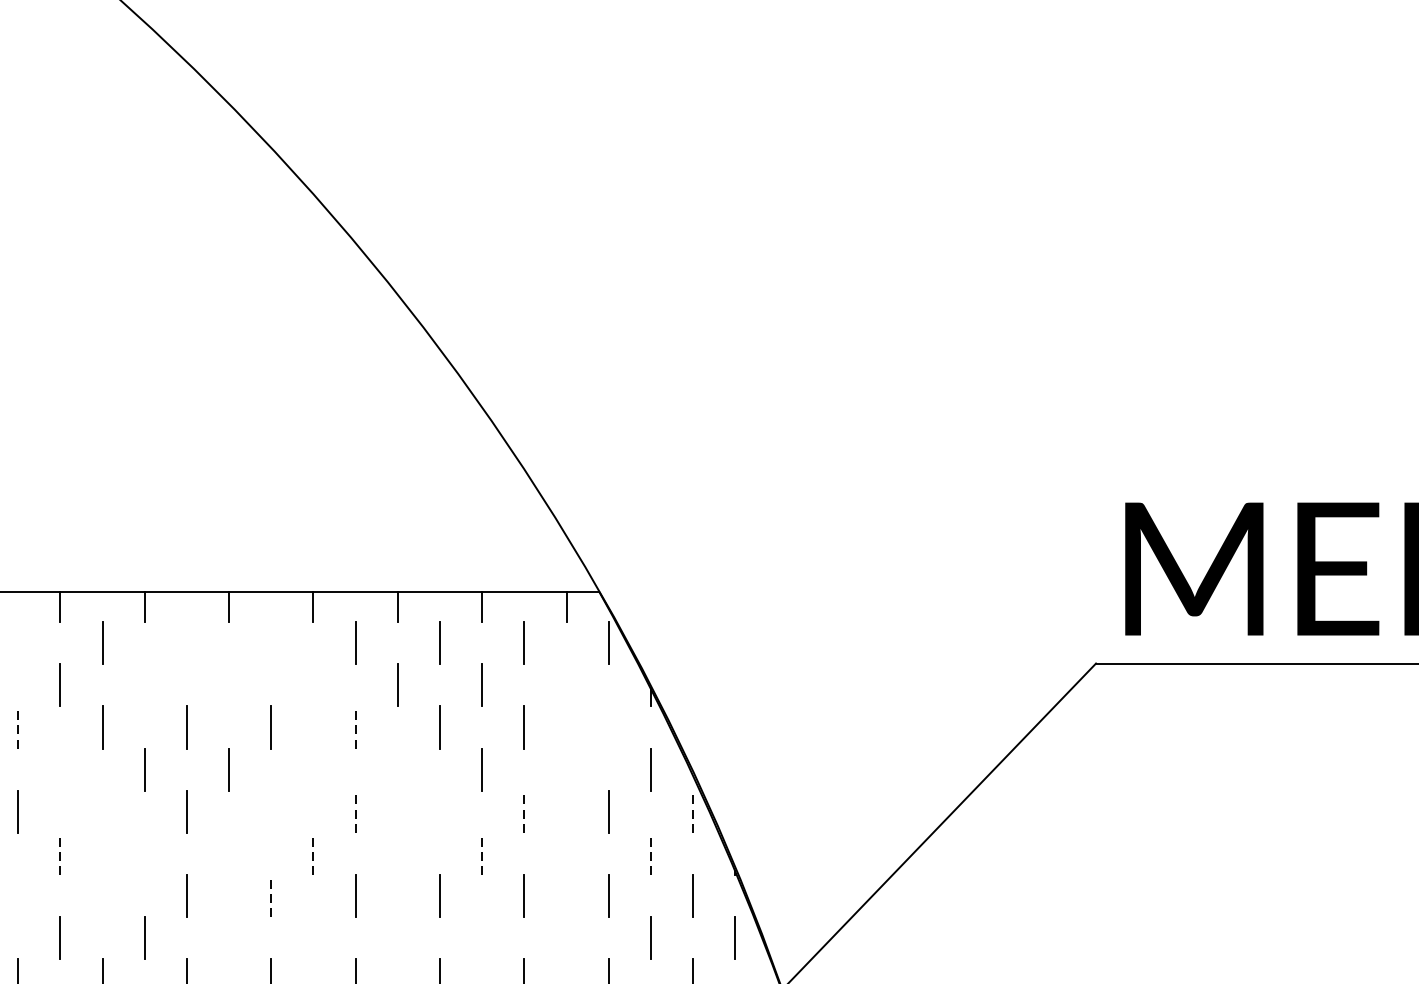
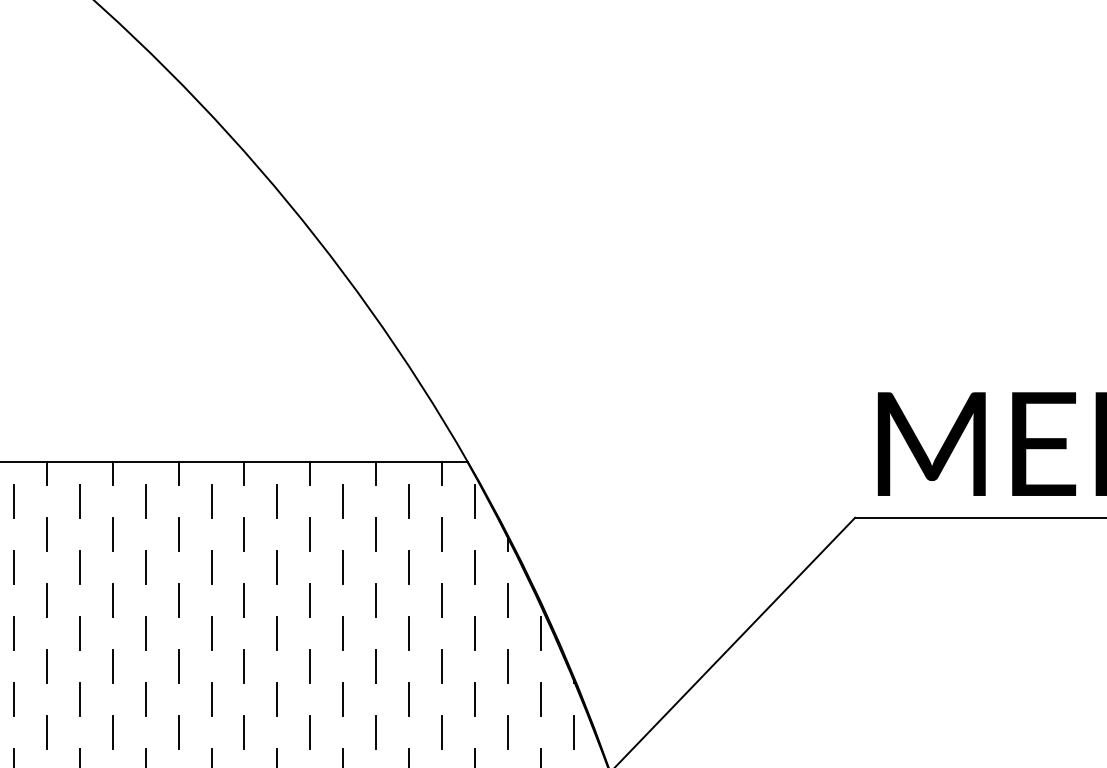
line: (18, 642) -> (14, 501), added
line: (186, 642) -> (145, 501), added
line: (271, 642) -> (211, 501), added
line: (144, 684) -> (112, 534), added
line: (228, 684) -> (178, 534), added
line: (313, 684) -> (244, 534), added
line: (565, 684) -> (441, 534), added
line: (18, 727) -> (14, 567), dashed -> solid
line: (355, 727) -> (277, 567), dashed -> solid
line: (608, 727) -> (474, 567), added
line: (60, 769) -> (47, 600), added
line: (313, 769) -> (244, 600), added
line: (398, 769) -> (310, 600), added
line: (565, 769) -> (441, 600), added
line: (101, 811) -> (79, 633), added
line: (271, 811) -> (211, 633), added
line: (355, 811) -> (277, 633), dashed -> solid
line: (440, 811) -> (343, 633), added
line: (524, 811) -> (409, 633), dashed -> solid
line: (692, 811) -> (540, 633), dashed -> solid
line: (60, 852) -> (47, 665), dashed -> solid
line: (144, 852) -> (112, 665), added
line: (228, 852) -> (178, 665), added
line: (313, 852) -> (244, 665), dashed -> solid
line: (398, 852) -> (310, 665), added
line: (482, 852) -> (376, 665), dashed -> solid
line: (650, 852) -> (507, 665), dashed -> solid
line: (565, 854) -> (441, 666), added
line: (18, 895) -> (14, 698), added
line: (271, 895) -> (211, 698), dashed -> solid
line: (101, 896) -> (79, 699), added
line: (228, 937) -> (178, 731), added
line: (313, 937) -> (244, 731), added
line: (398, 937) -> (310, 731), added
line: (482, 937) -> (376, 731), added
line: (565, 937) -> (441, 731), added

